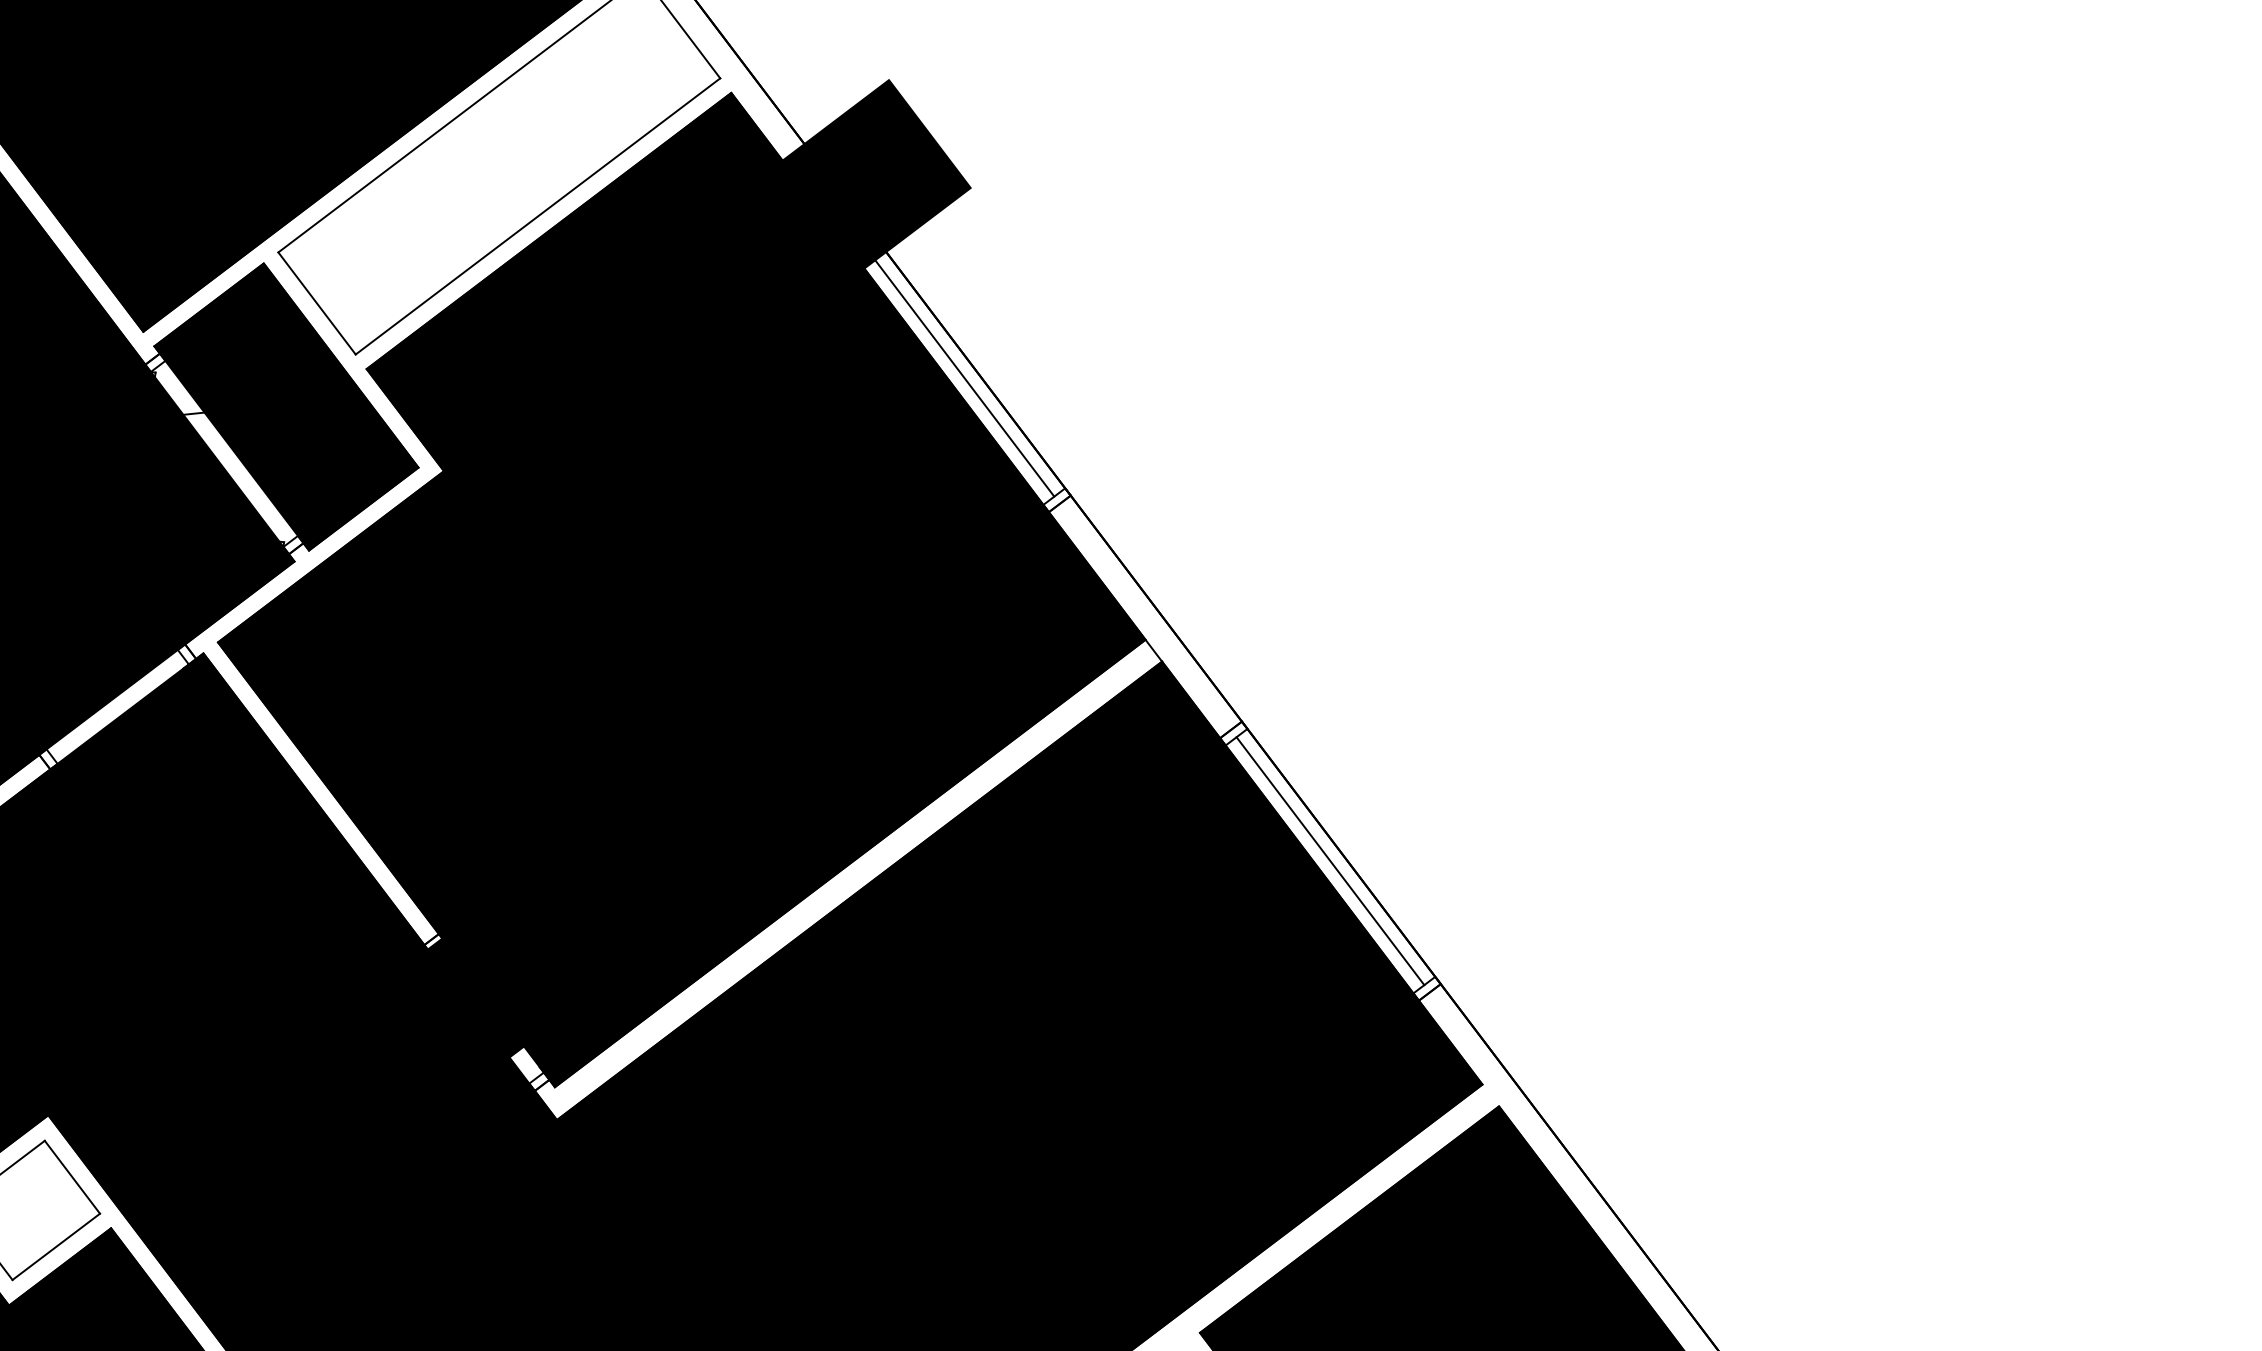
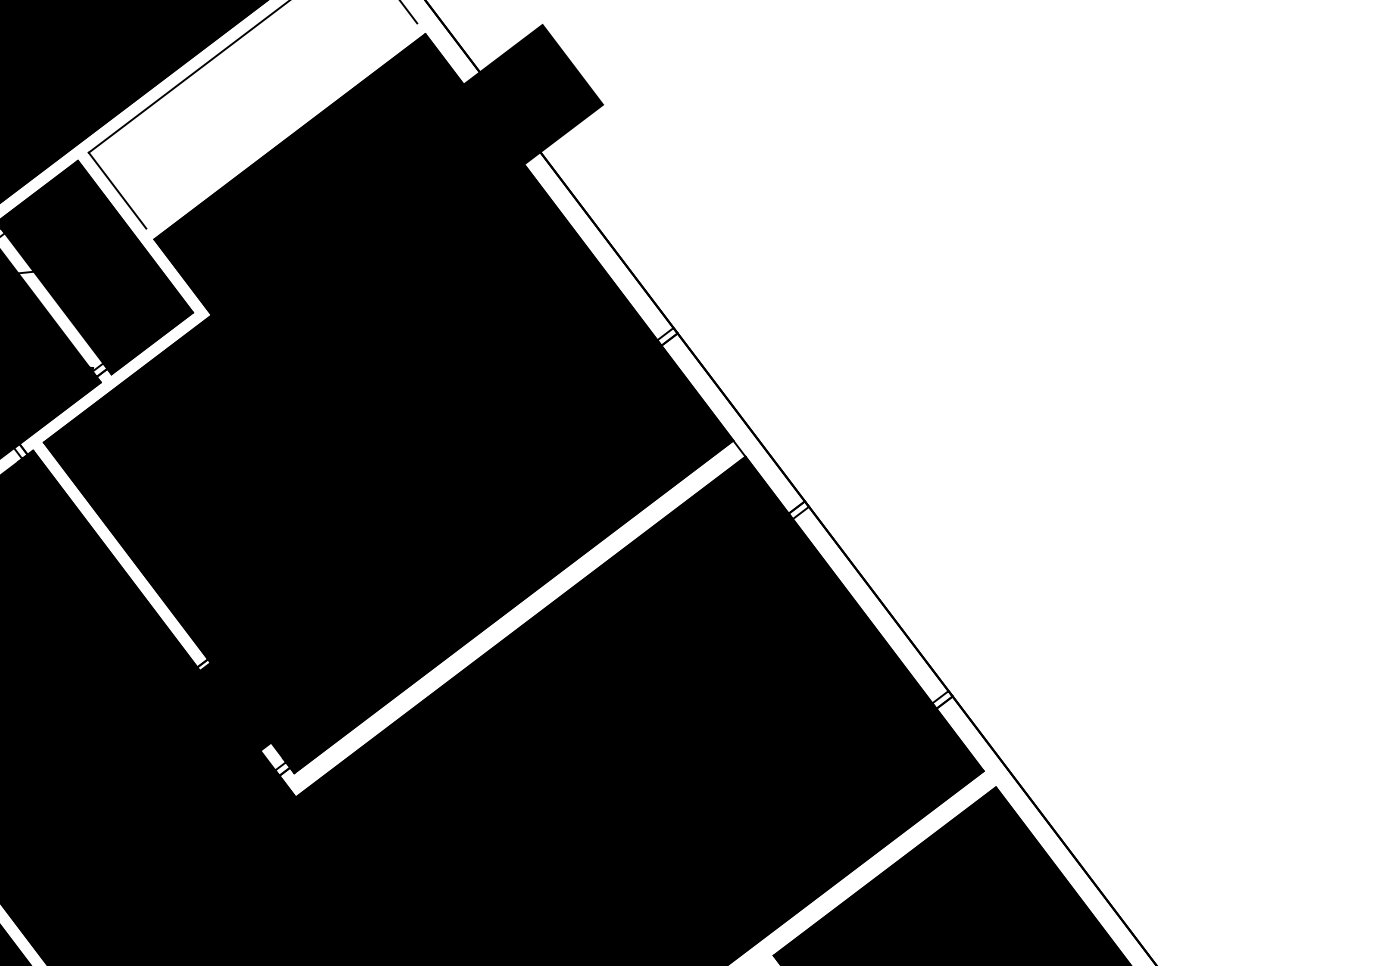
line: (537, 216) -> (281, 125), removed
line: (960, 372) -> (595, 241), removed
line: (1330, 861) -> (870, 605), removed

